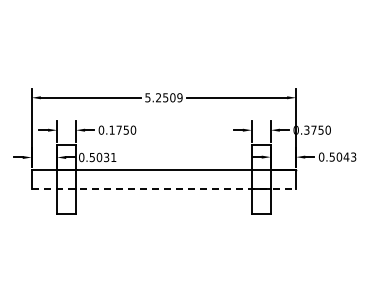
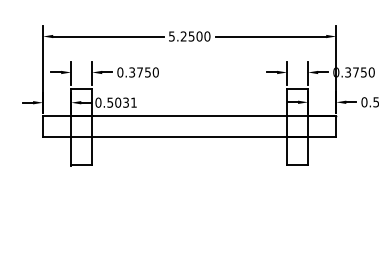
text: (179, 97) -> (206, 36), 5.2509 -> 5.2500
text: (111, 129) -> (131, 71), 0.1750 -> 0.3750
line: (164, 188) -> (190, 137), dashed -> solid

